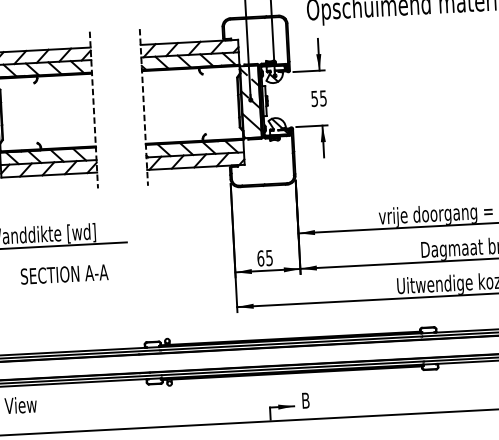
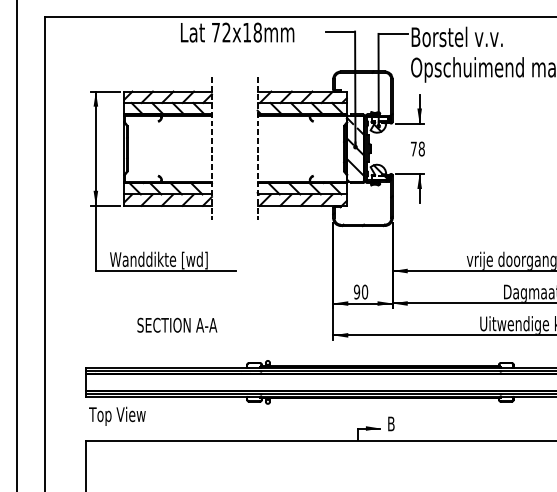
text: (318, 98) -> (417, 148), 55 -> 78
text: (264, 257) -> (360, 291), 65 -> 90
text: (64, 273) -> (177, 324), moved

